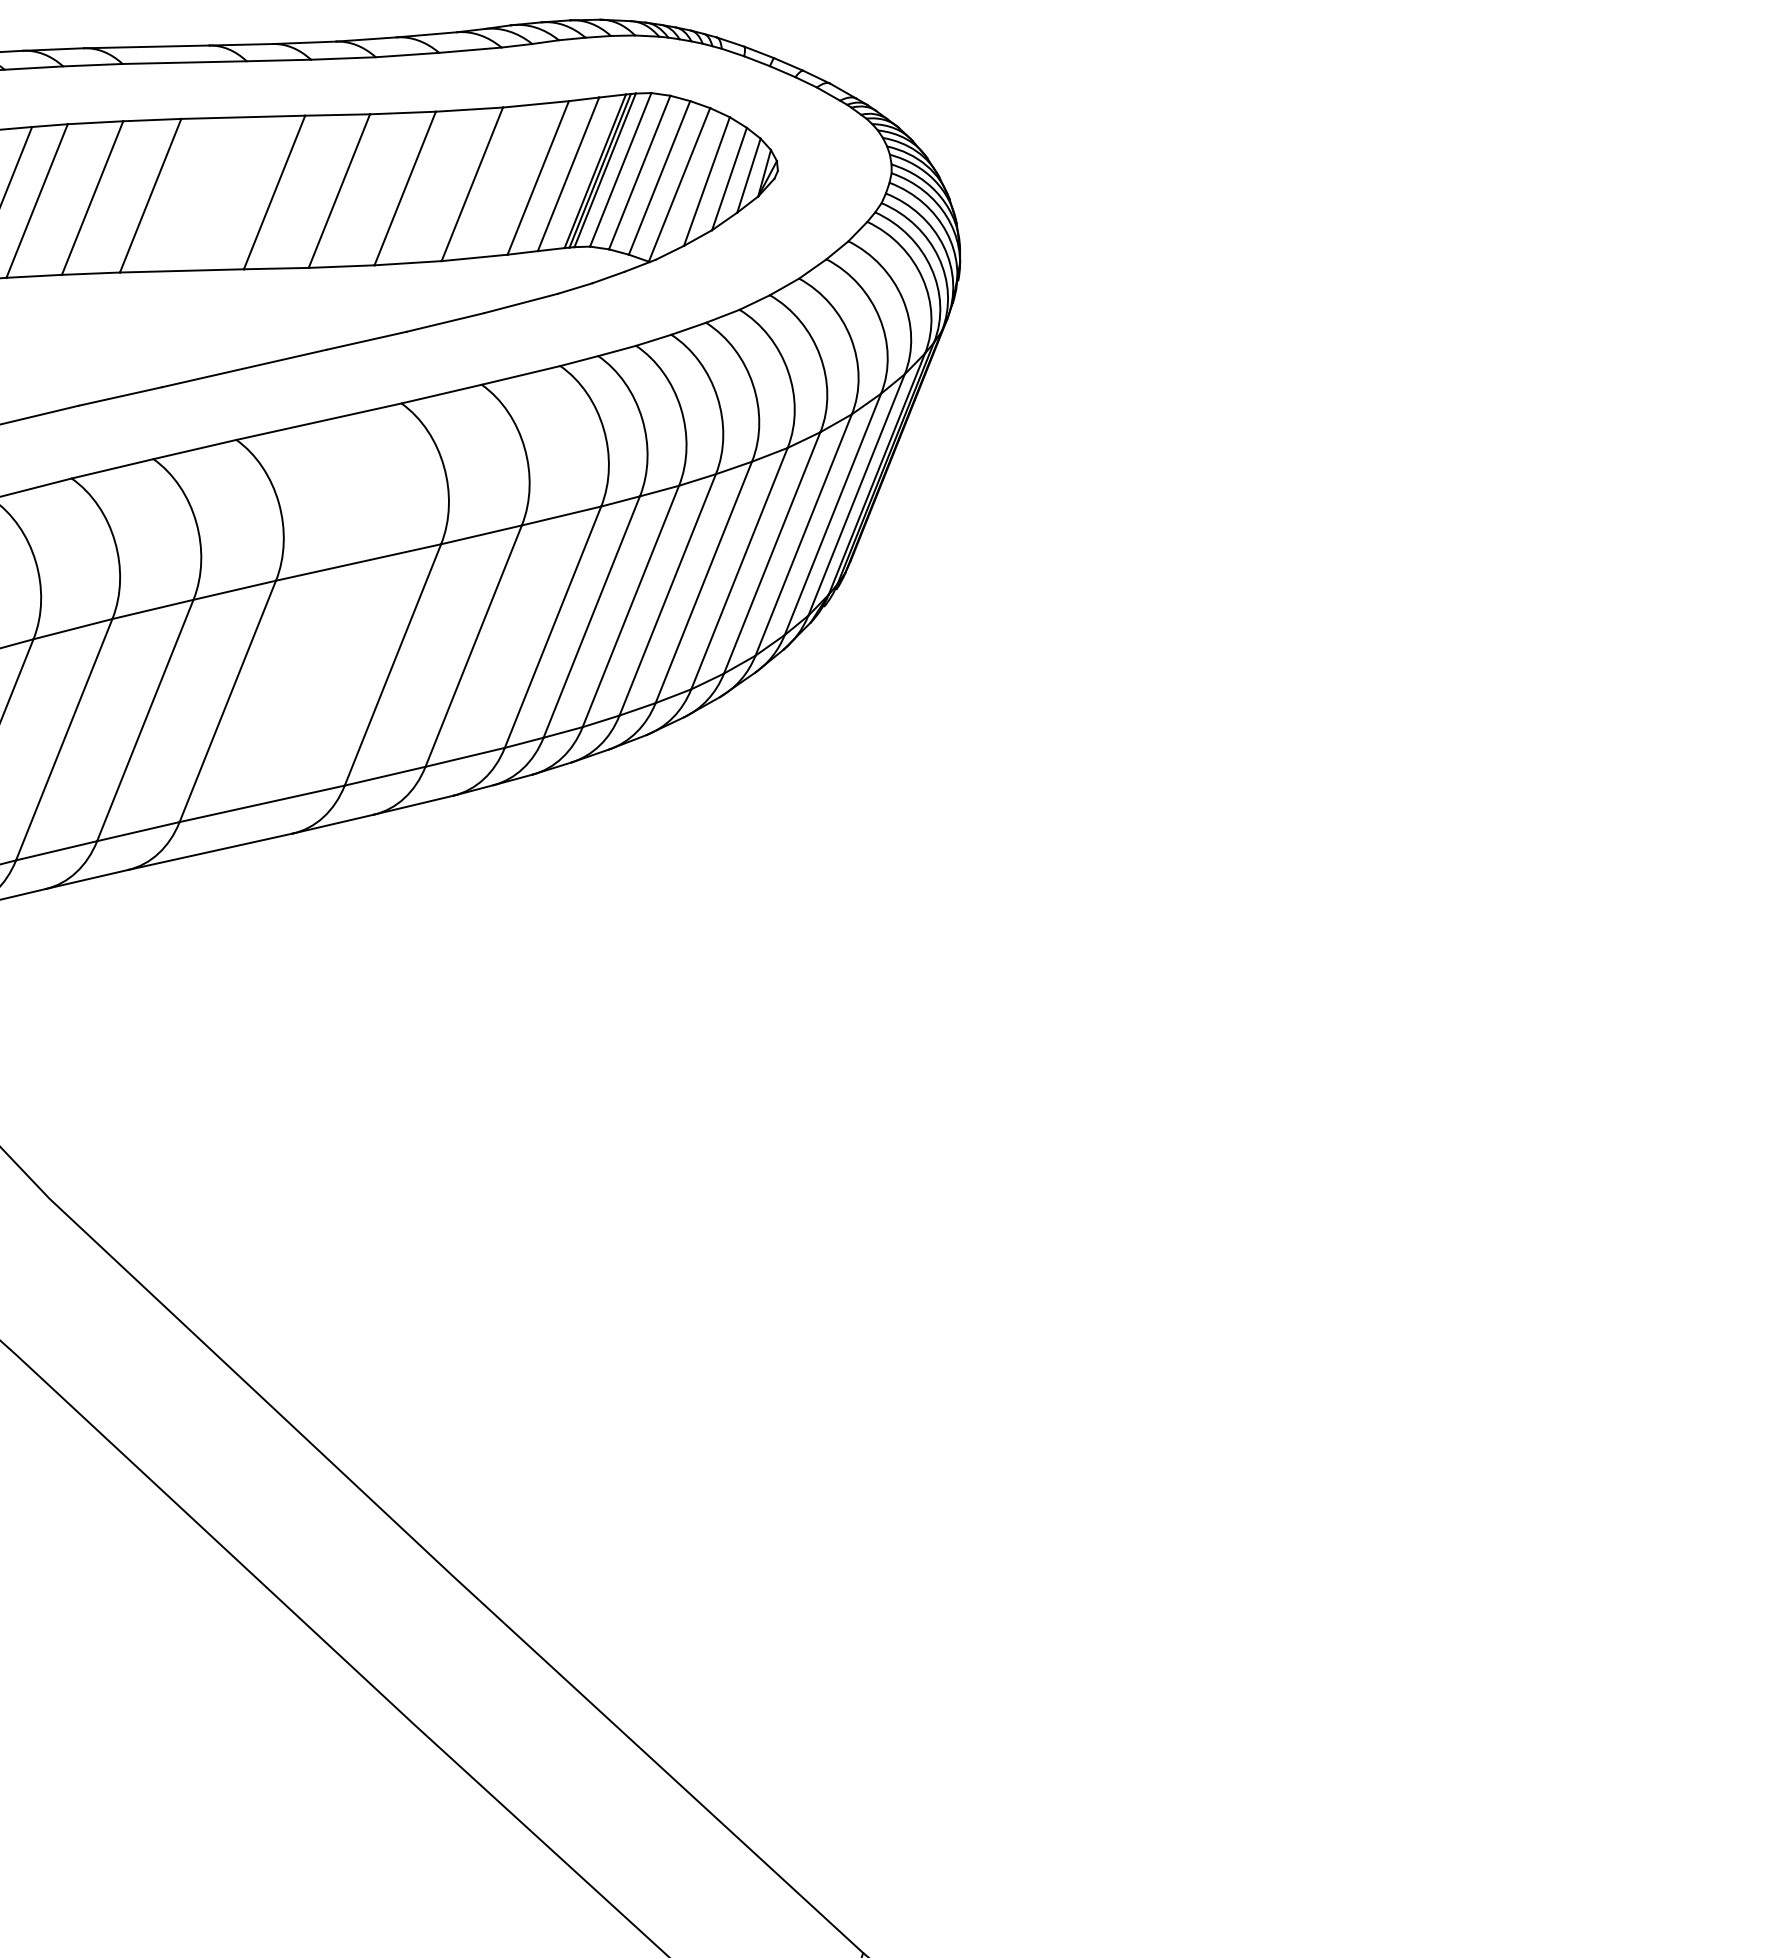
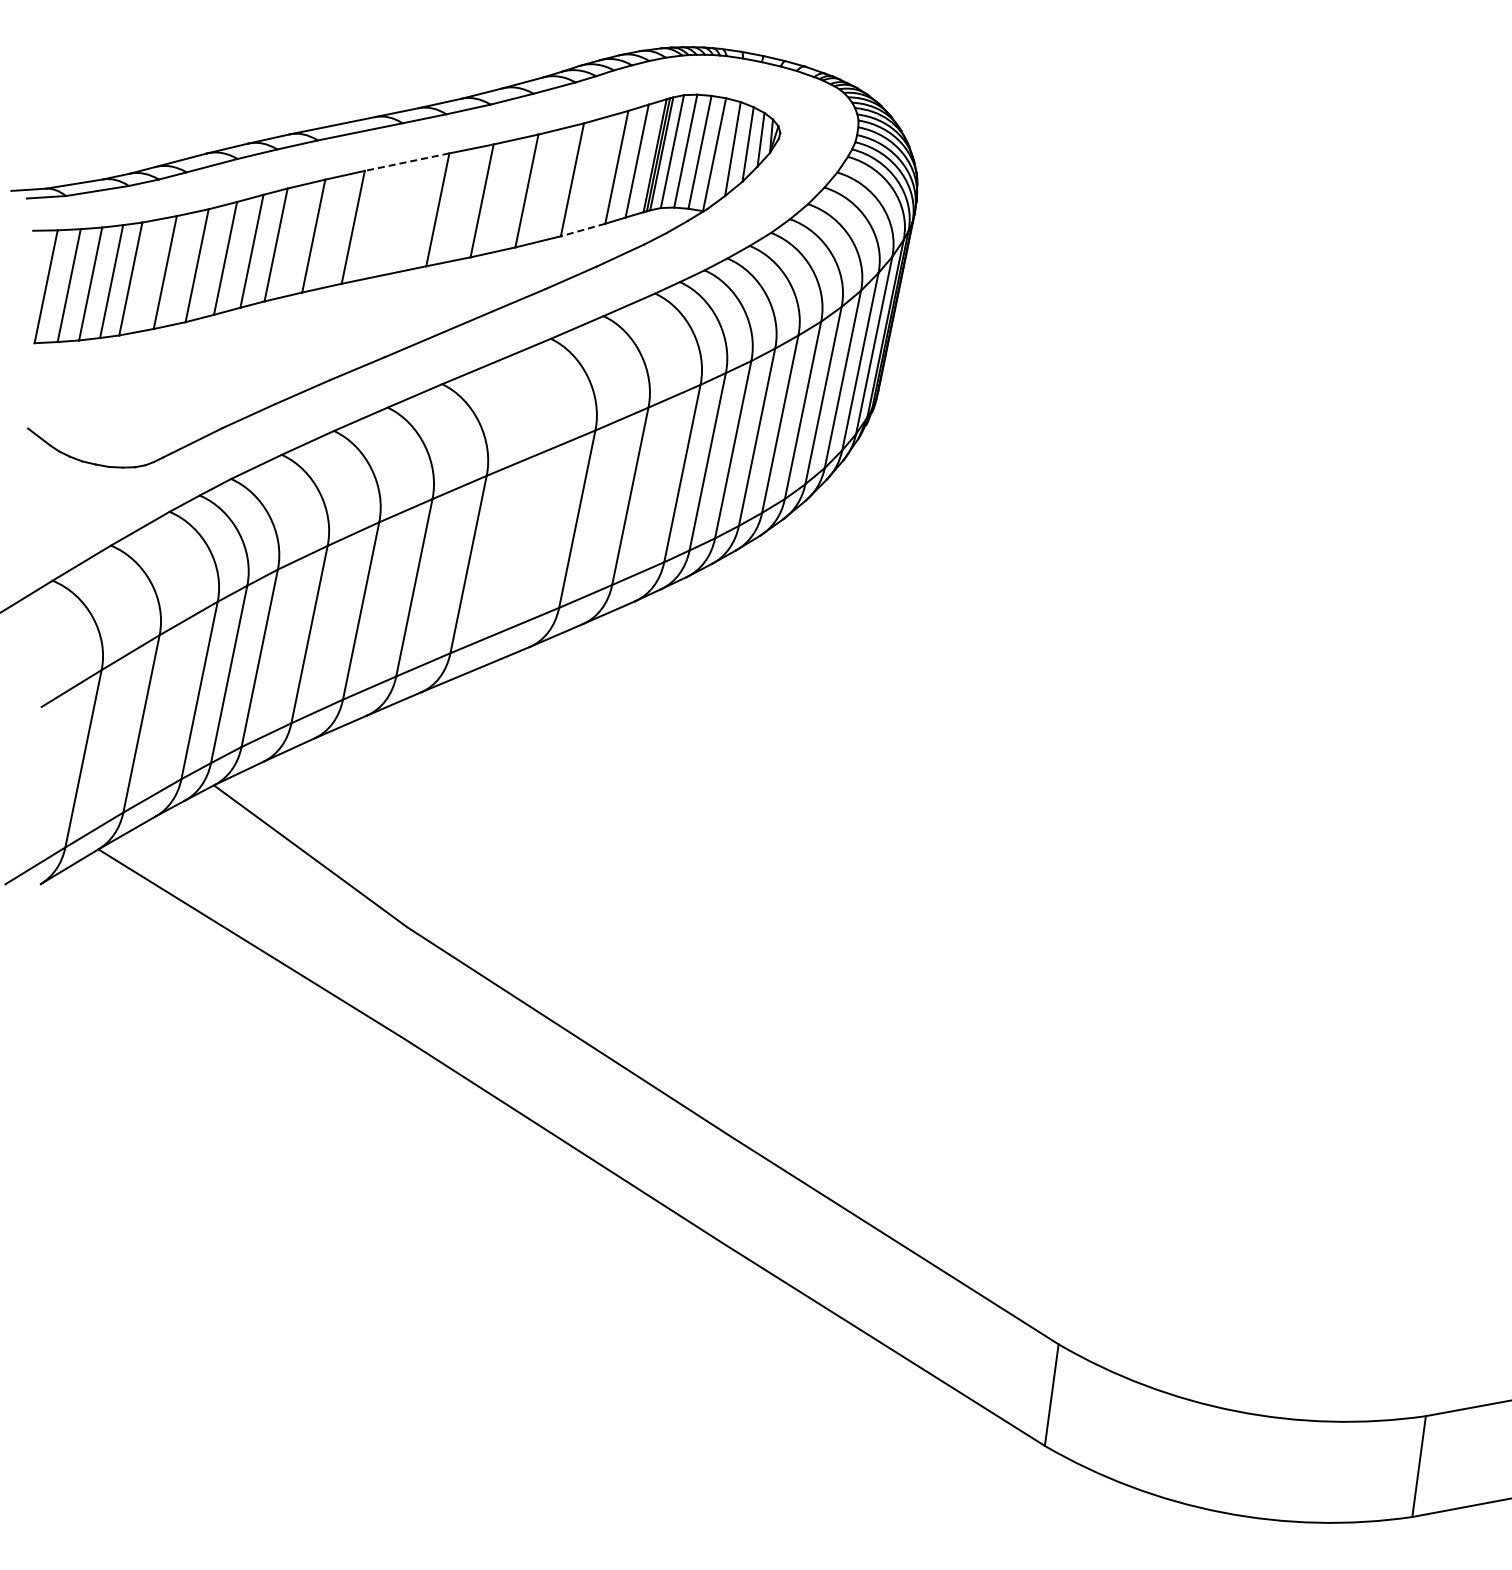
line: (242, 117) -> (406, 162), solid -> dashed
line: (473, 258) -> (582, 230), solid -> dashed

